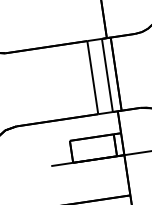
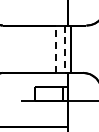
line: (108, 75) -> (65, 49), solid -> dashed
line: (92, 78) -> (55, 49), solid -> dashed

